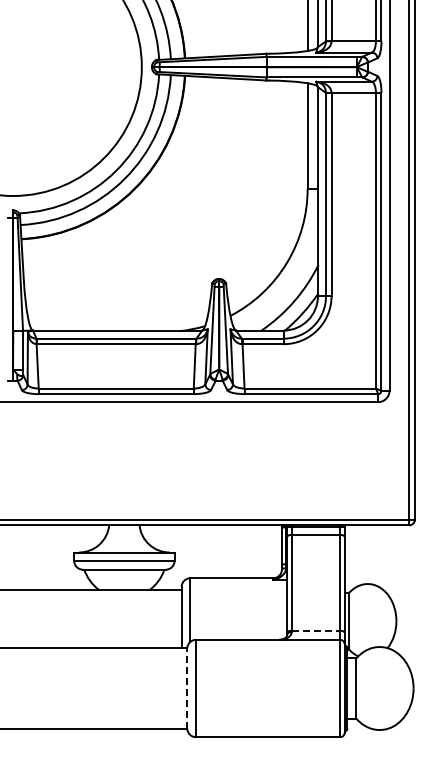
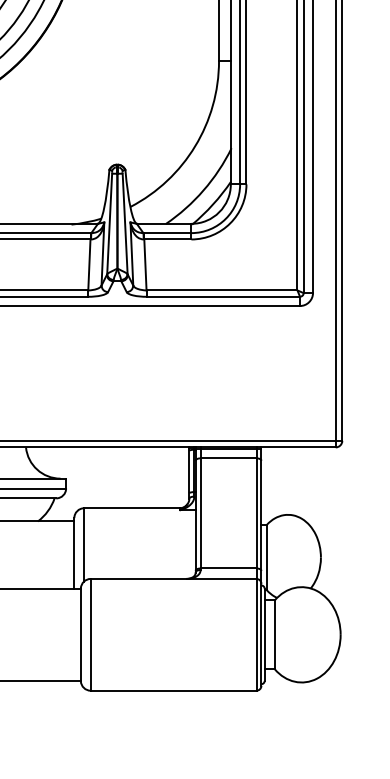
line: (316, 630) -> (229, 568), dashed -> solid
line: (187, 688) -> (81, 634), dashed -> solid

